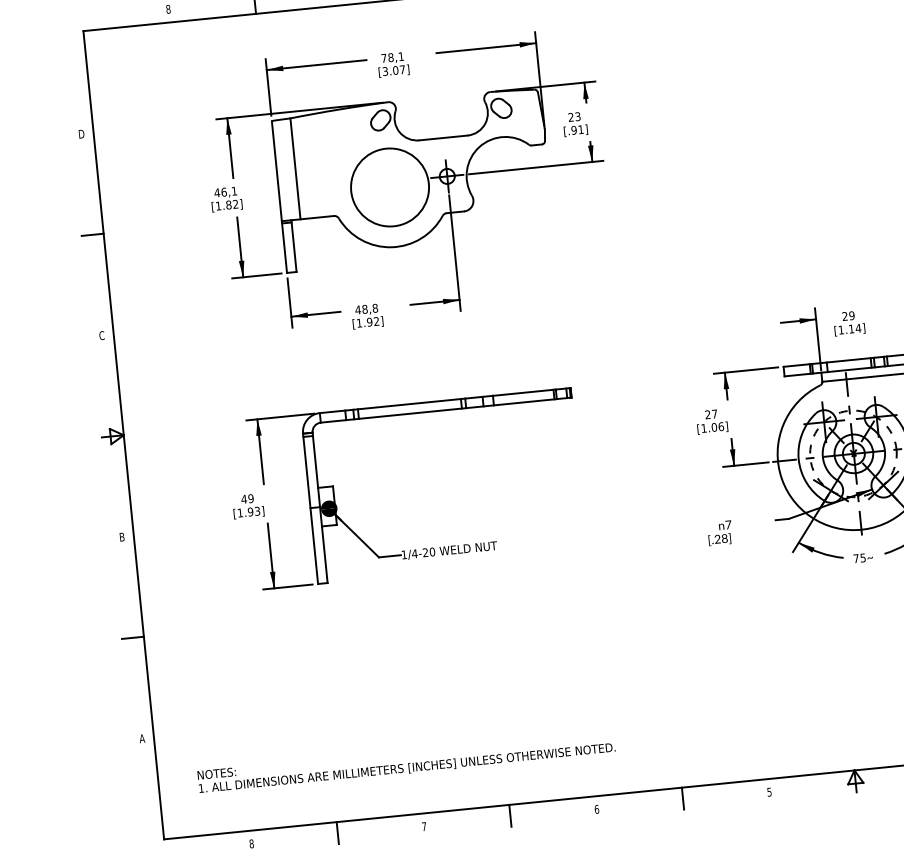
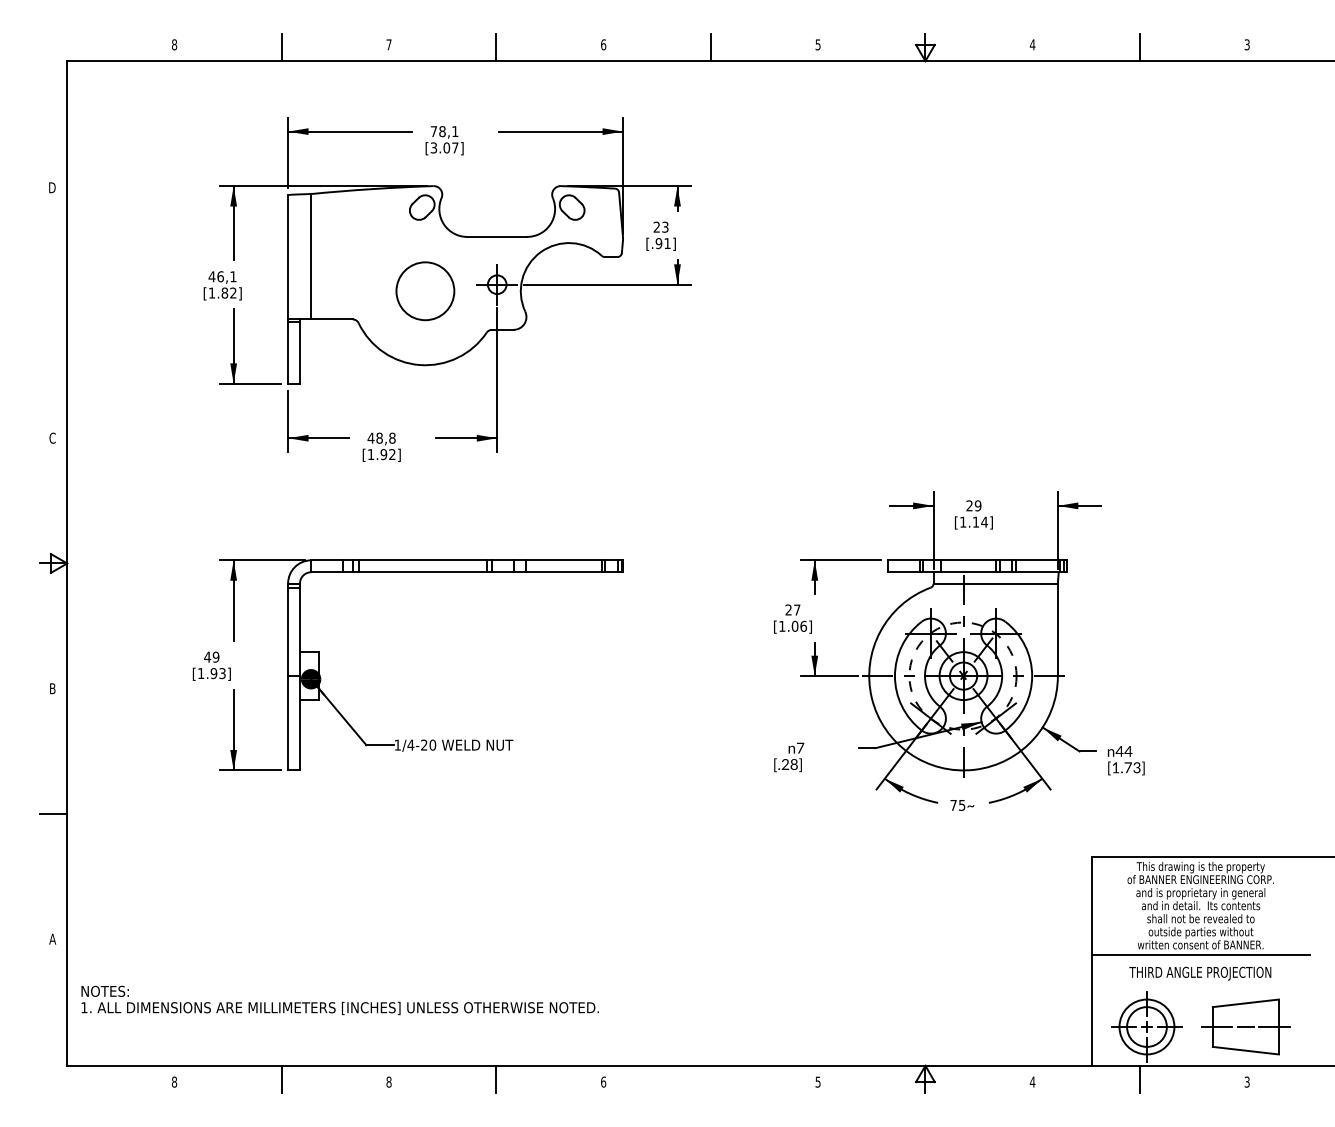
circle: (390, 187) -> (425, 291), size x0.6
line: (92, 235) -> (53, 313), removed
text: (406, 762) -> (339, 1000), moved
line: (682, 798) -> (710, 1079), removed
text: (423, 826) -> (388, 1081), 7 -> 8

